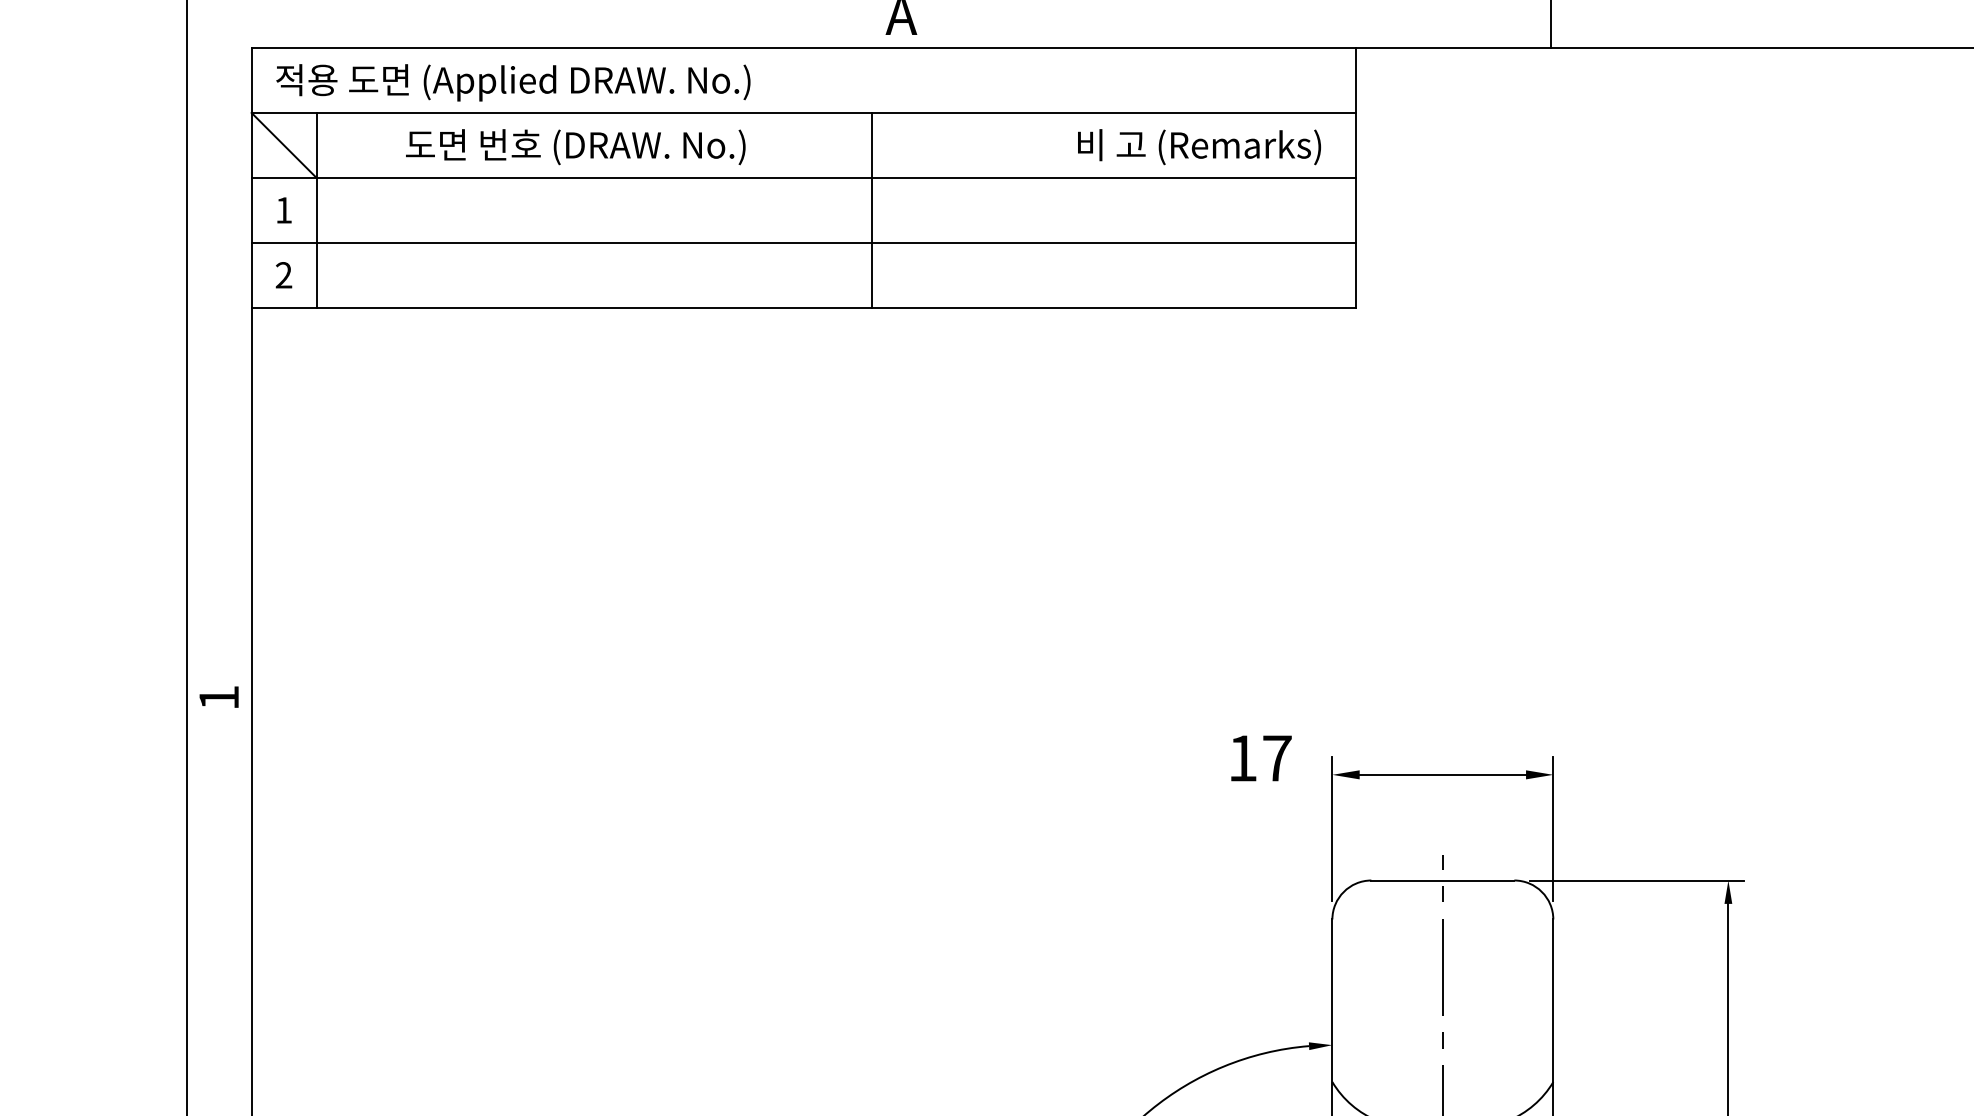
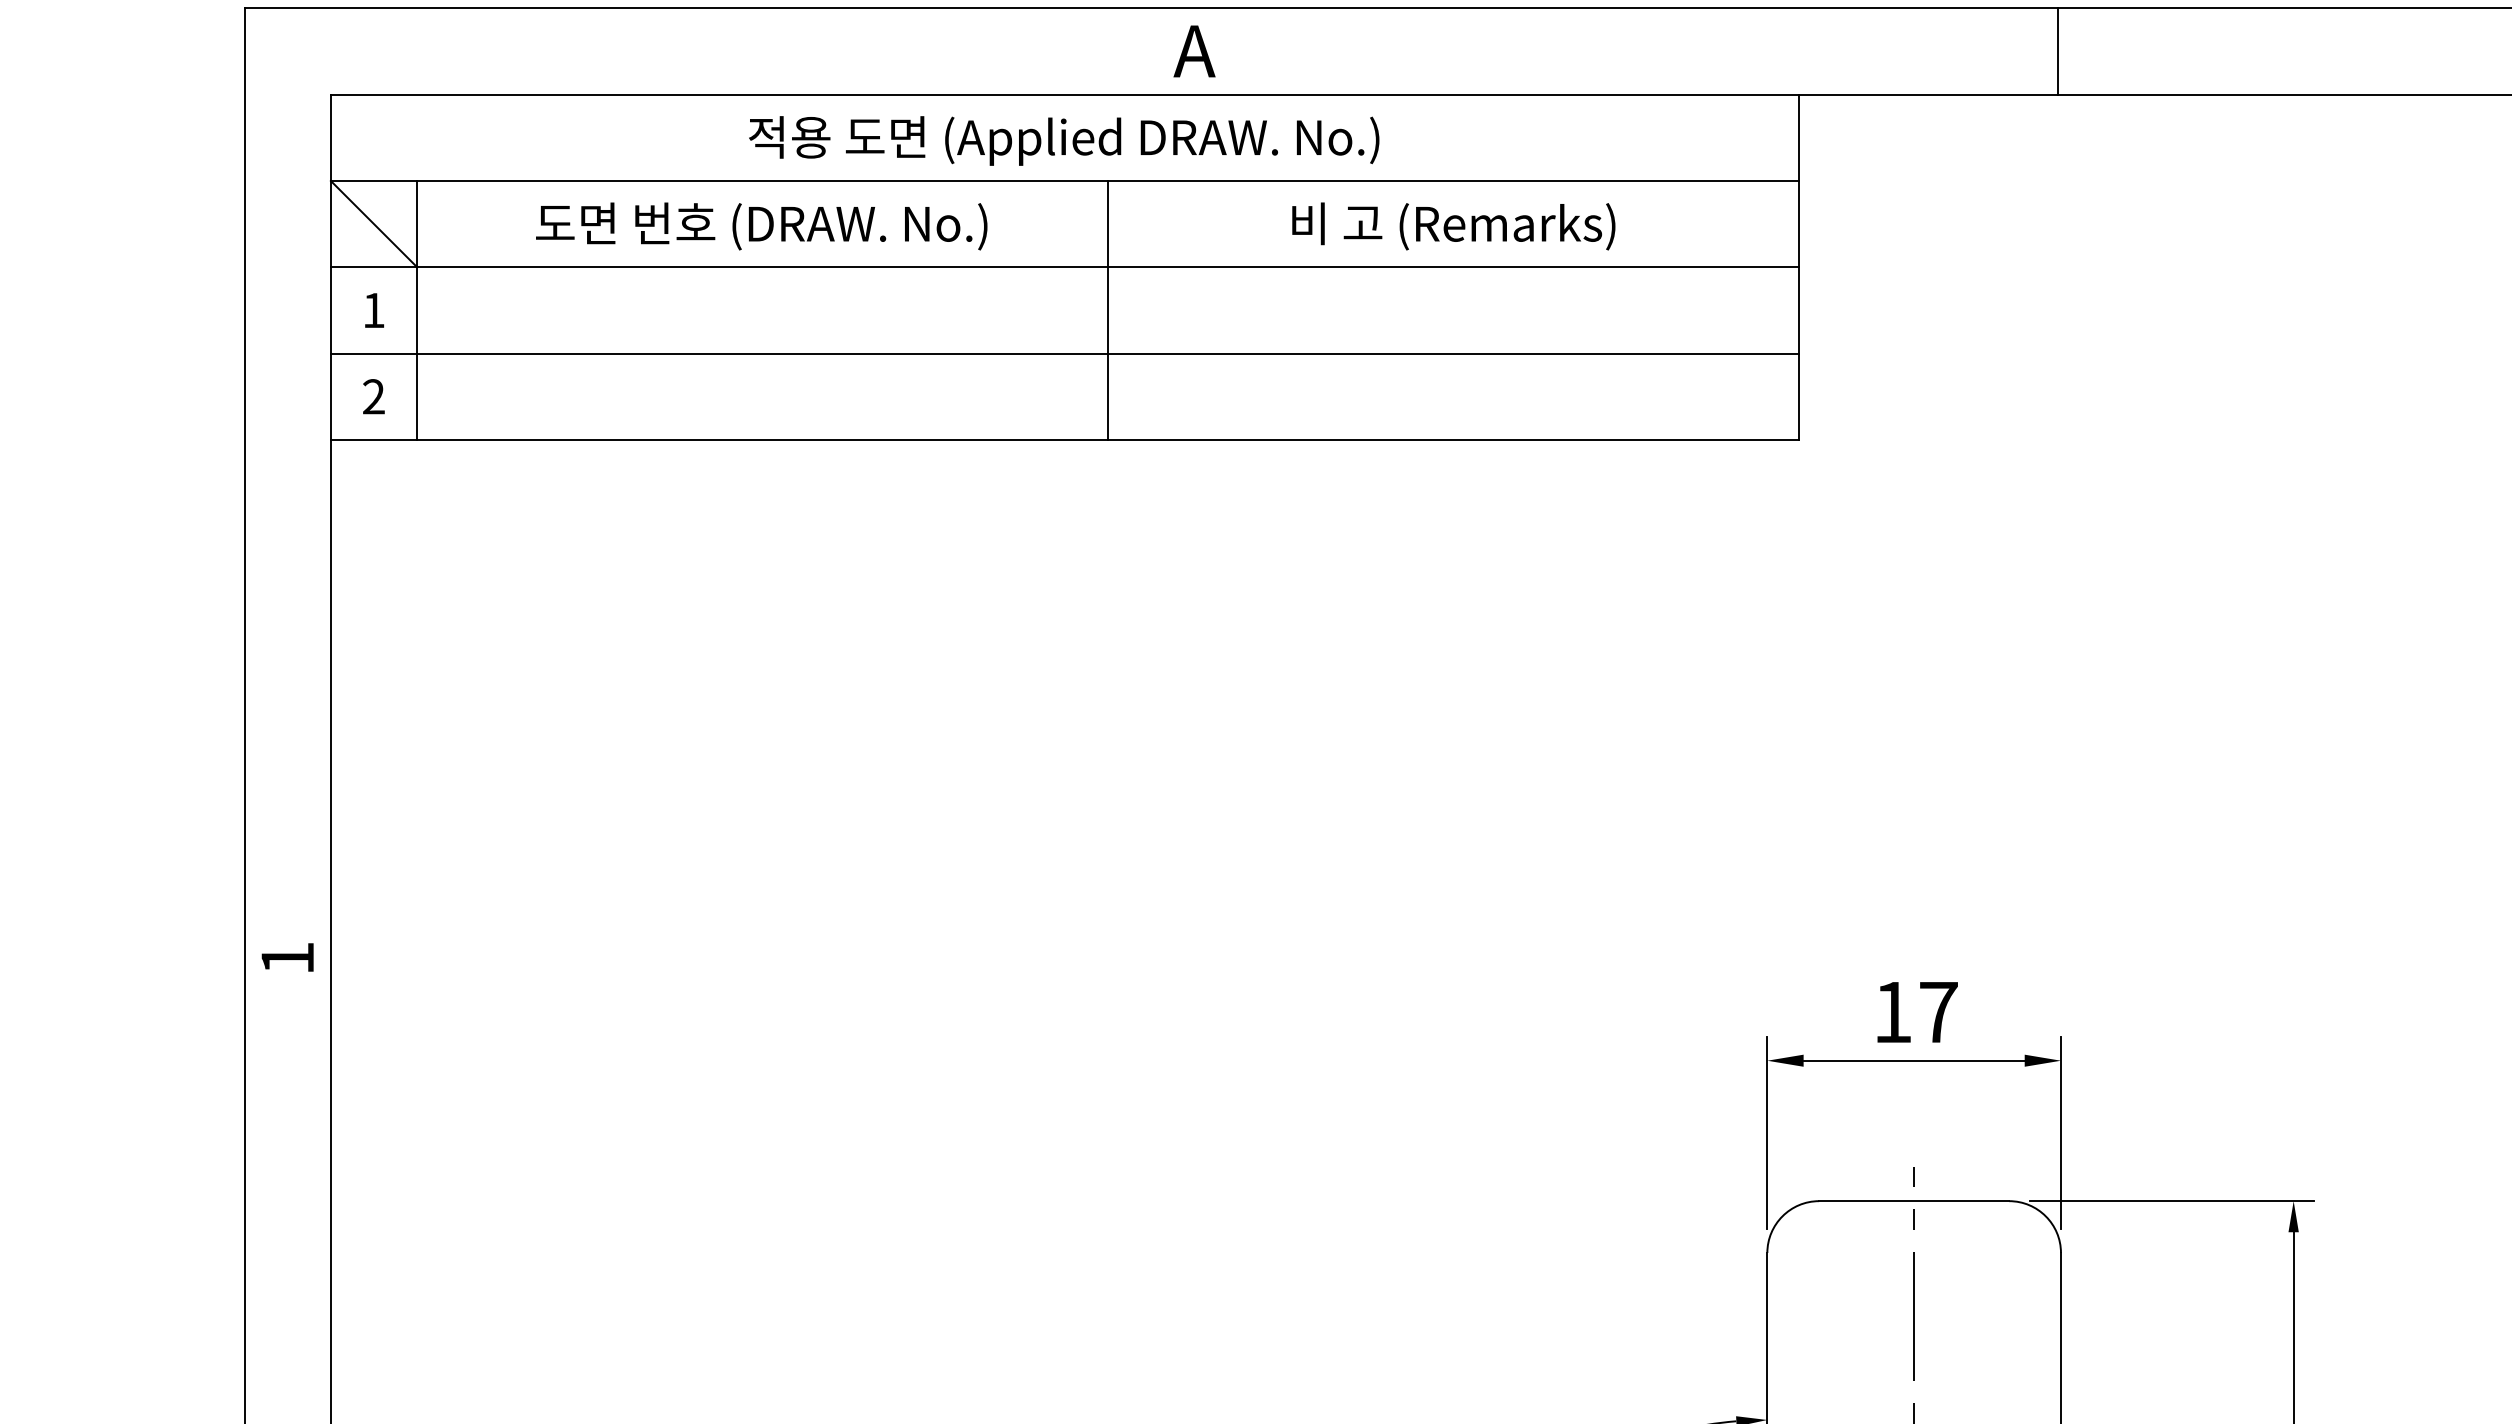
text: (513, 82) -> (1064, 140), moved
text: (1199, 147) -> (1453, 226), moved
line: (872, 209) -> (1108, 309), moved
text: (1261, 758) -> (1917, 1012), moved

